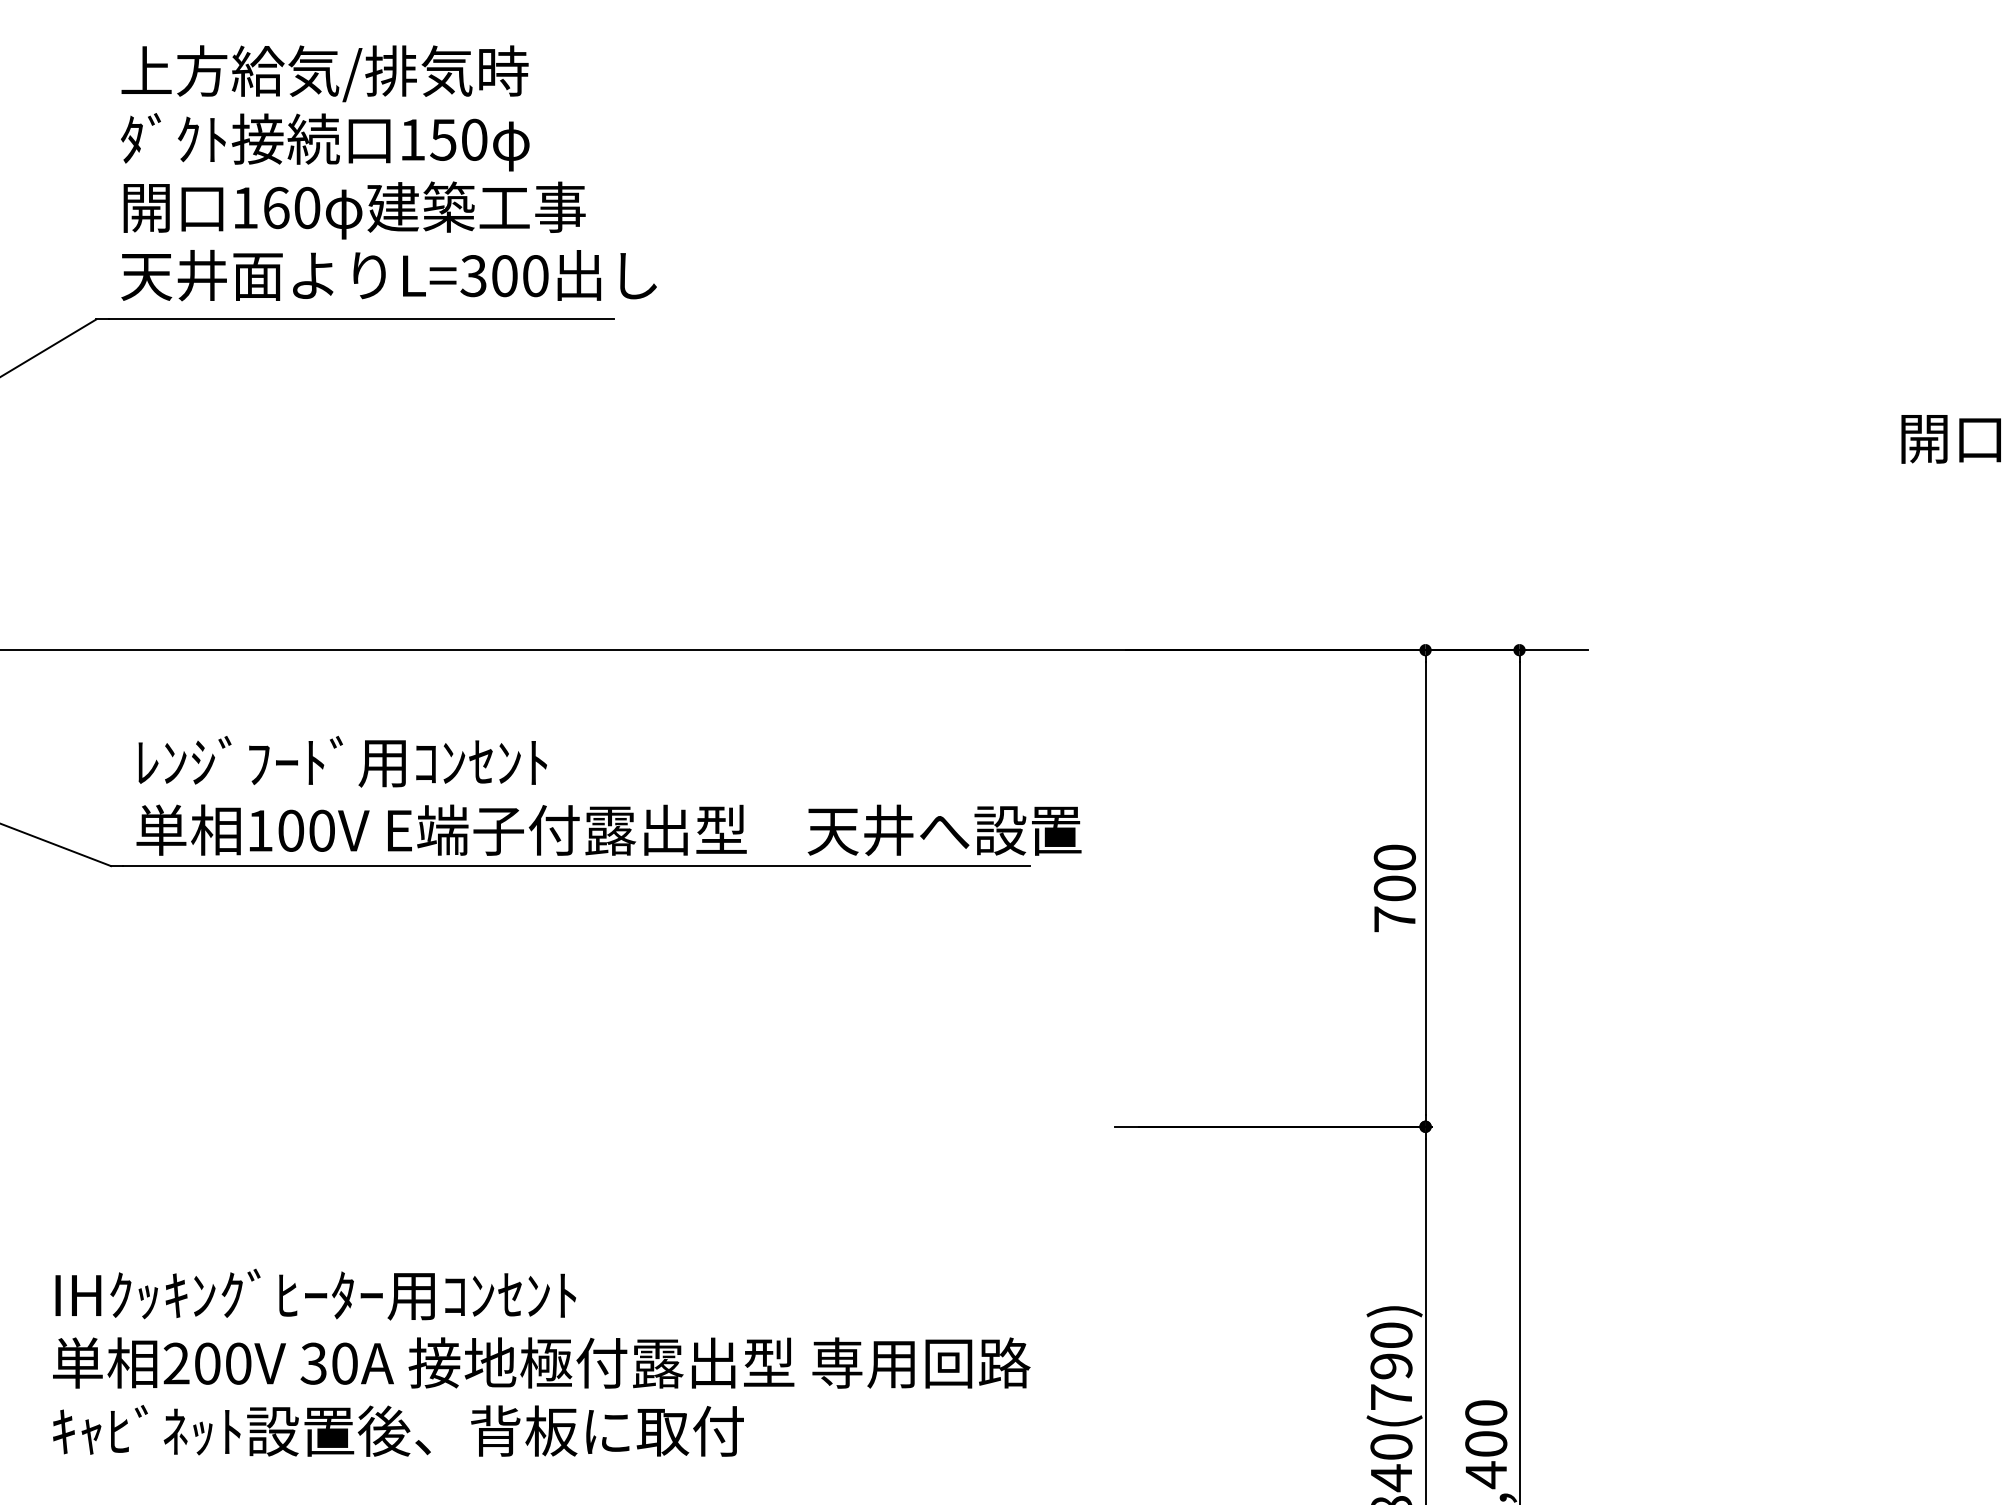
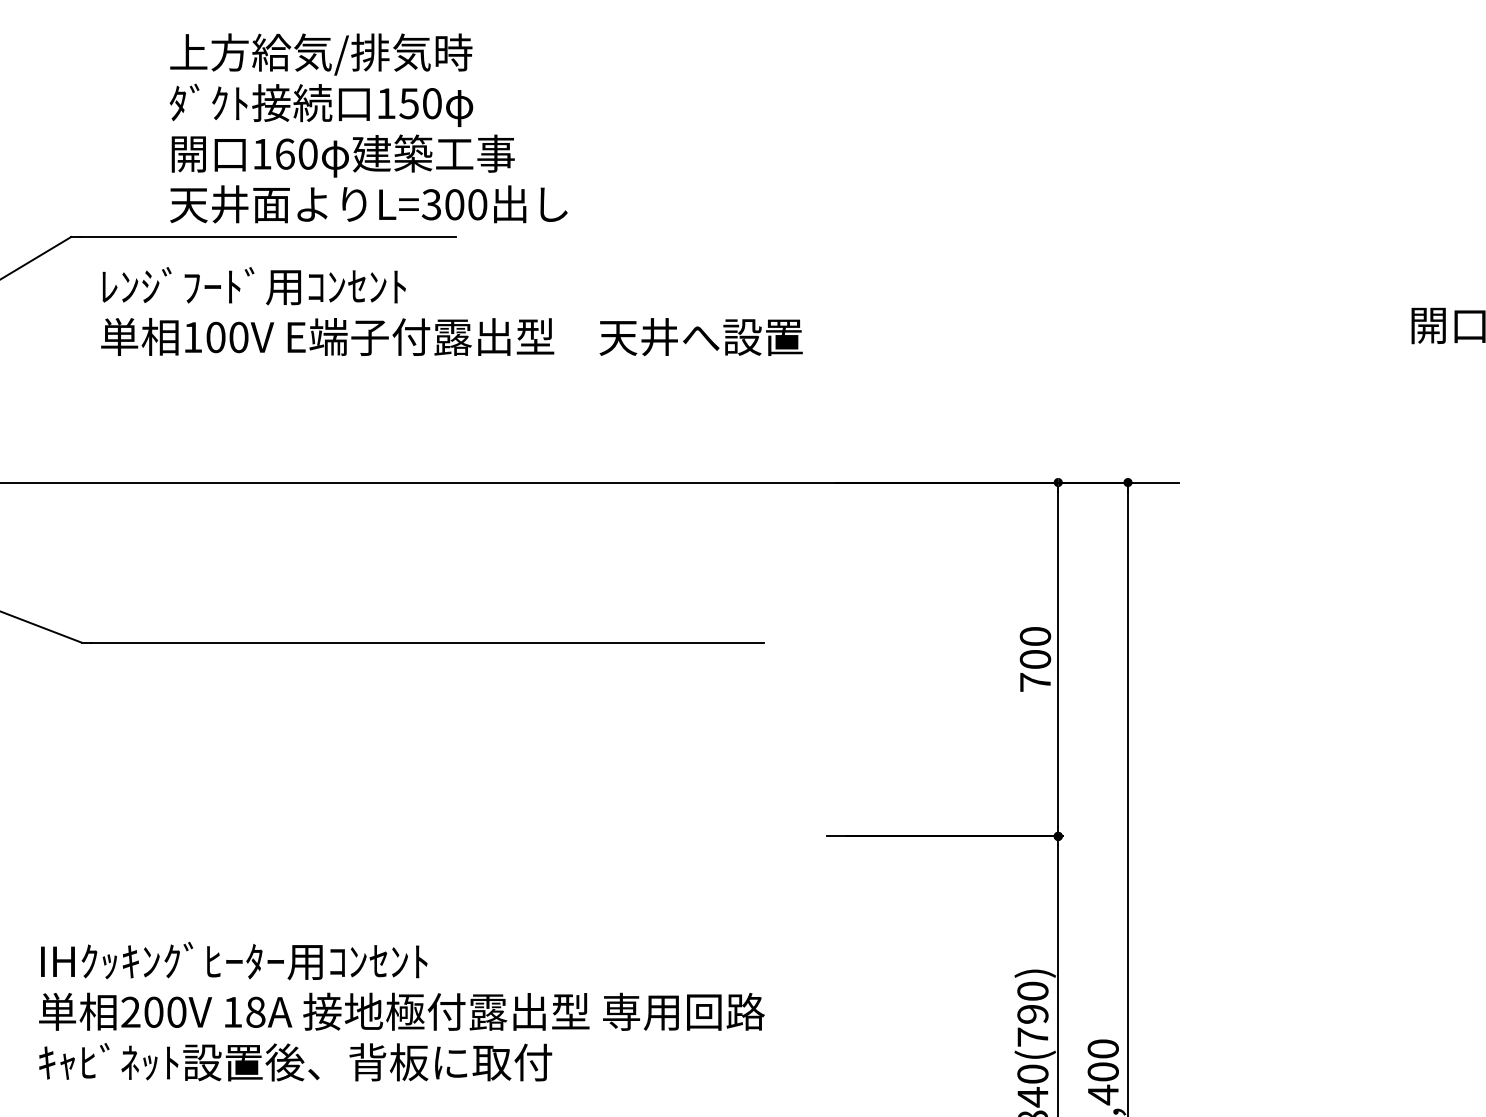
text: (388, 173) -> (368, 128), moved
text: (608, 796) -> (451, 311), moved
text: (328, 1363) -> (243, 1012), 30A -> 18A

